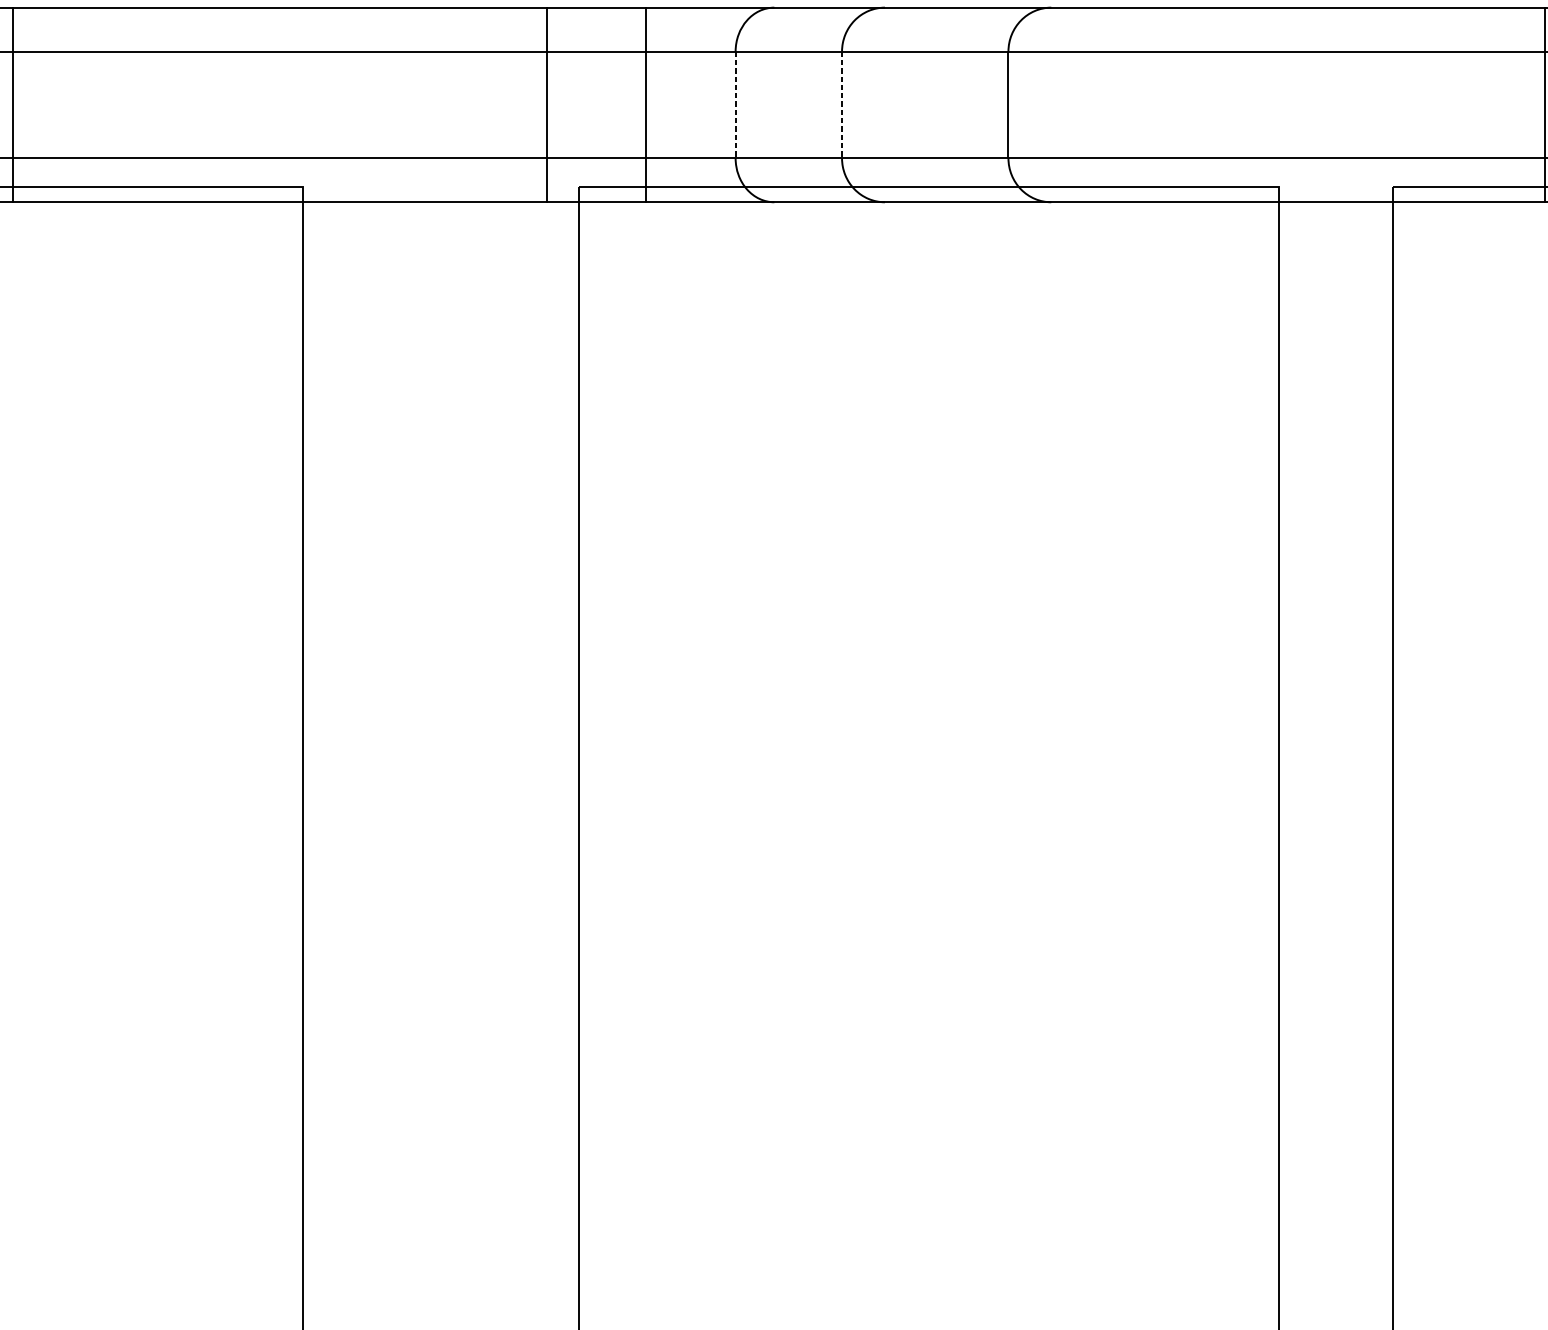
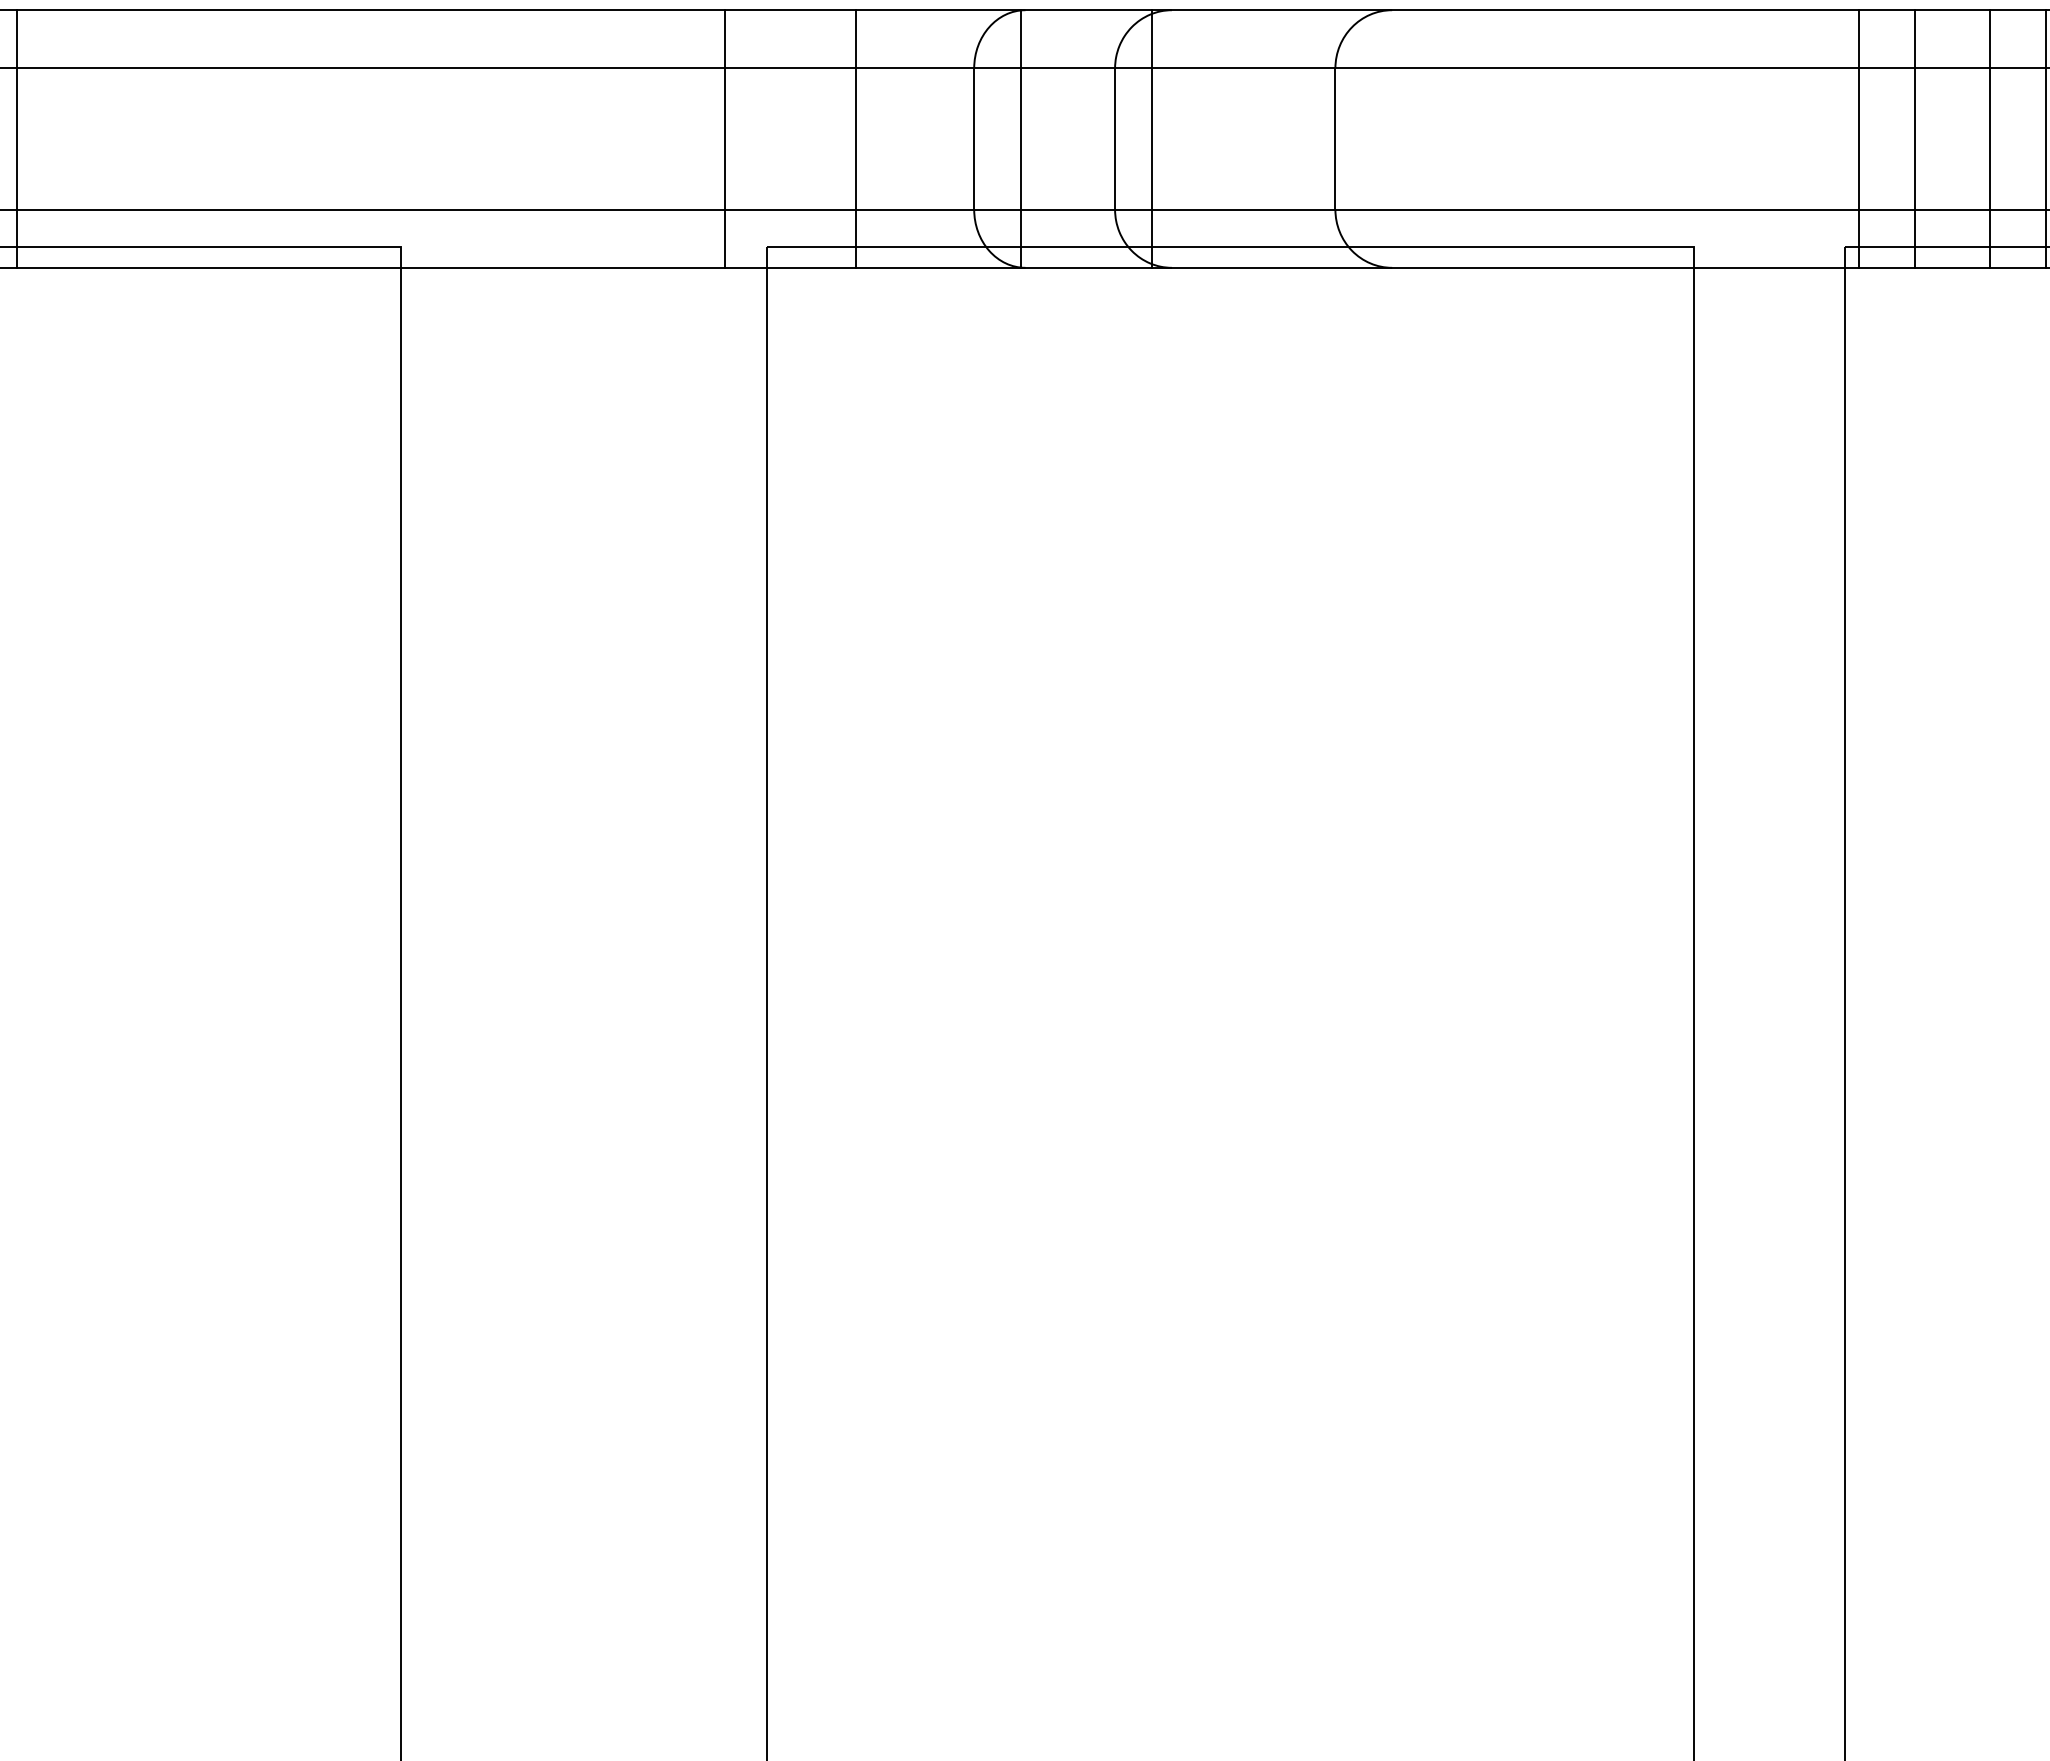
line: (770, 104) -> (1020, 138), added
line: (869, 104) -> (1151, 138), added
line: (1404, 104) -> (1859, 138), added
line: (1445, 104) -> (1914, 138), added
line: (1503, 104) -> (1990, 138), added
line: (735, 105) -> (974, 139), dashed -> solid
line: (842, 105) -> (1115, 139), dashed -> solid

